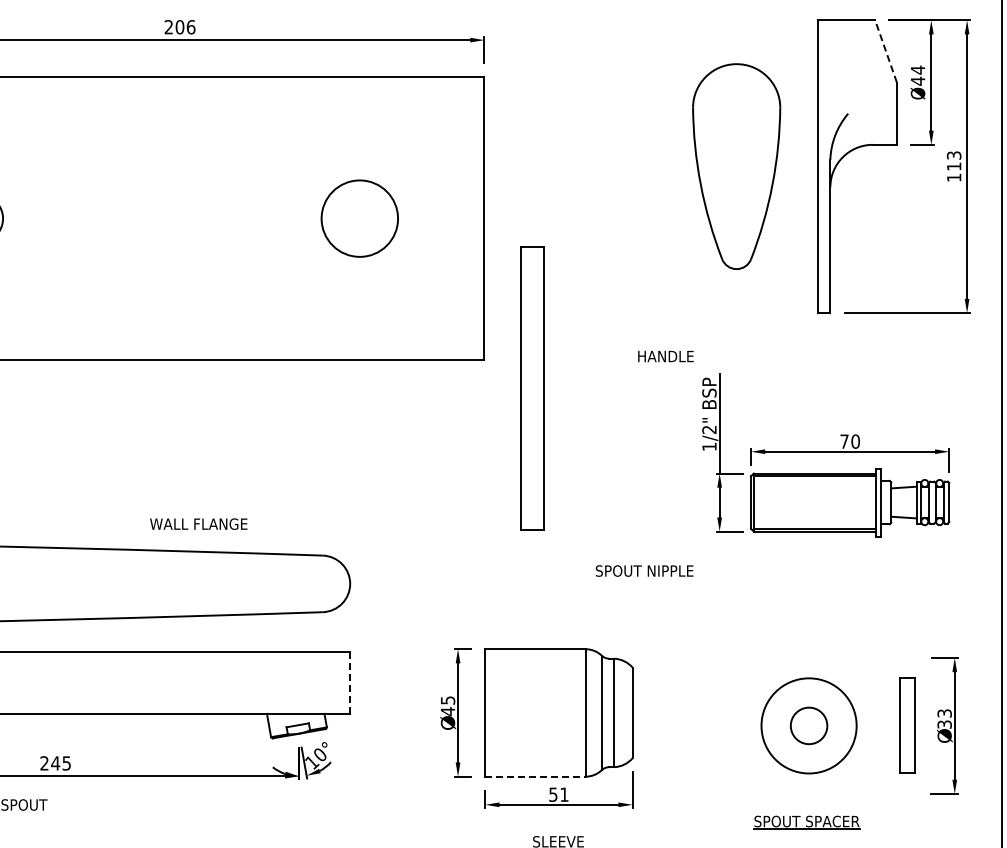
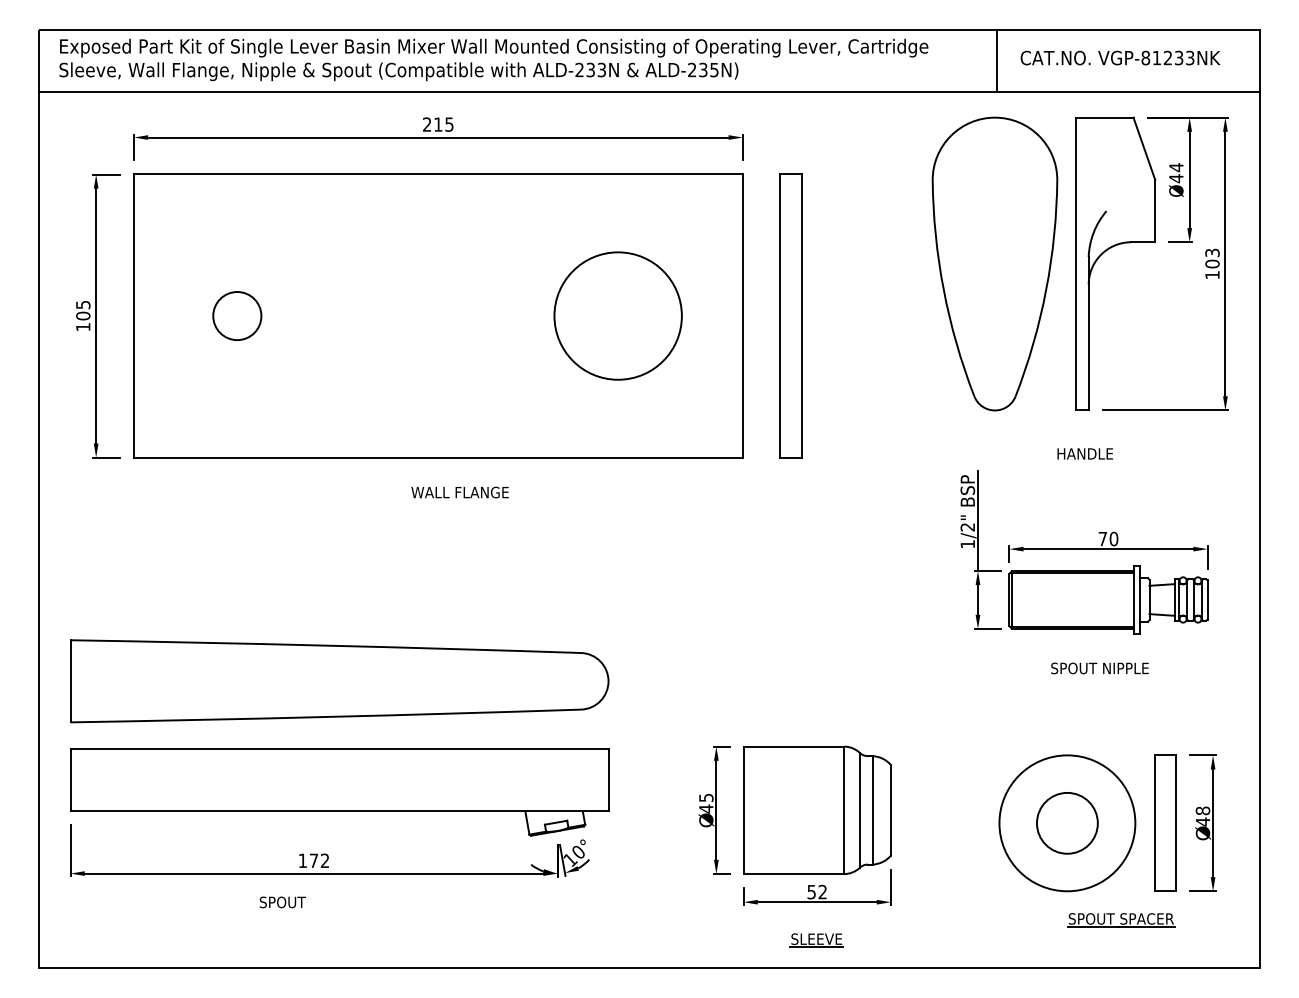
text: (185, 27) -> (443, 124), 206 -> 215
line: (886, 51) -> (1144, 148), dashed -> solid
part: (736, 166) -> (994, 263), size x1.43
text: (954, 166) -> (1212, 263), 113 -> 103
circle: (359, 218) -> (617, 315), size x1.67
text: (665, 356) -> (1084, 453), moved
part: (532, 388) -> (790, 315), moved
text: (198, 524) -> (459, 492), moved
text: (644, 571) -> (1099, 668), moved
line: (350, 683) -> (608, 780), dashed -> solid
text: (944, 719) -> (1202, 816), 33 -> 48
circle: (808, 725) -> (1066, 822), size x1.67
part: (907, 725) -> (1165, 822), size x1.43
circle: (809, 726) -> (1067, 823), size x1.43
text: (55, 763) -> (313, 860), 245 -> 172
line: (536, 777) -> (794, 874), dashed -> solid
text: (564, 794) -> (822, 891), 51 -> 52
part: (807, 823) -> (1121, 920), moved

